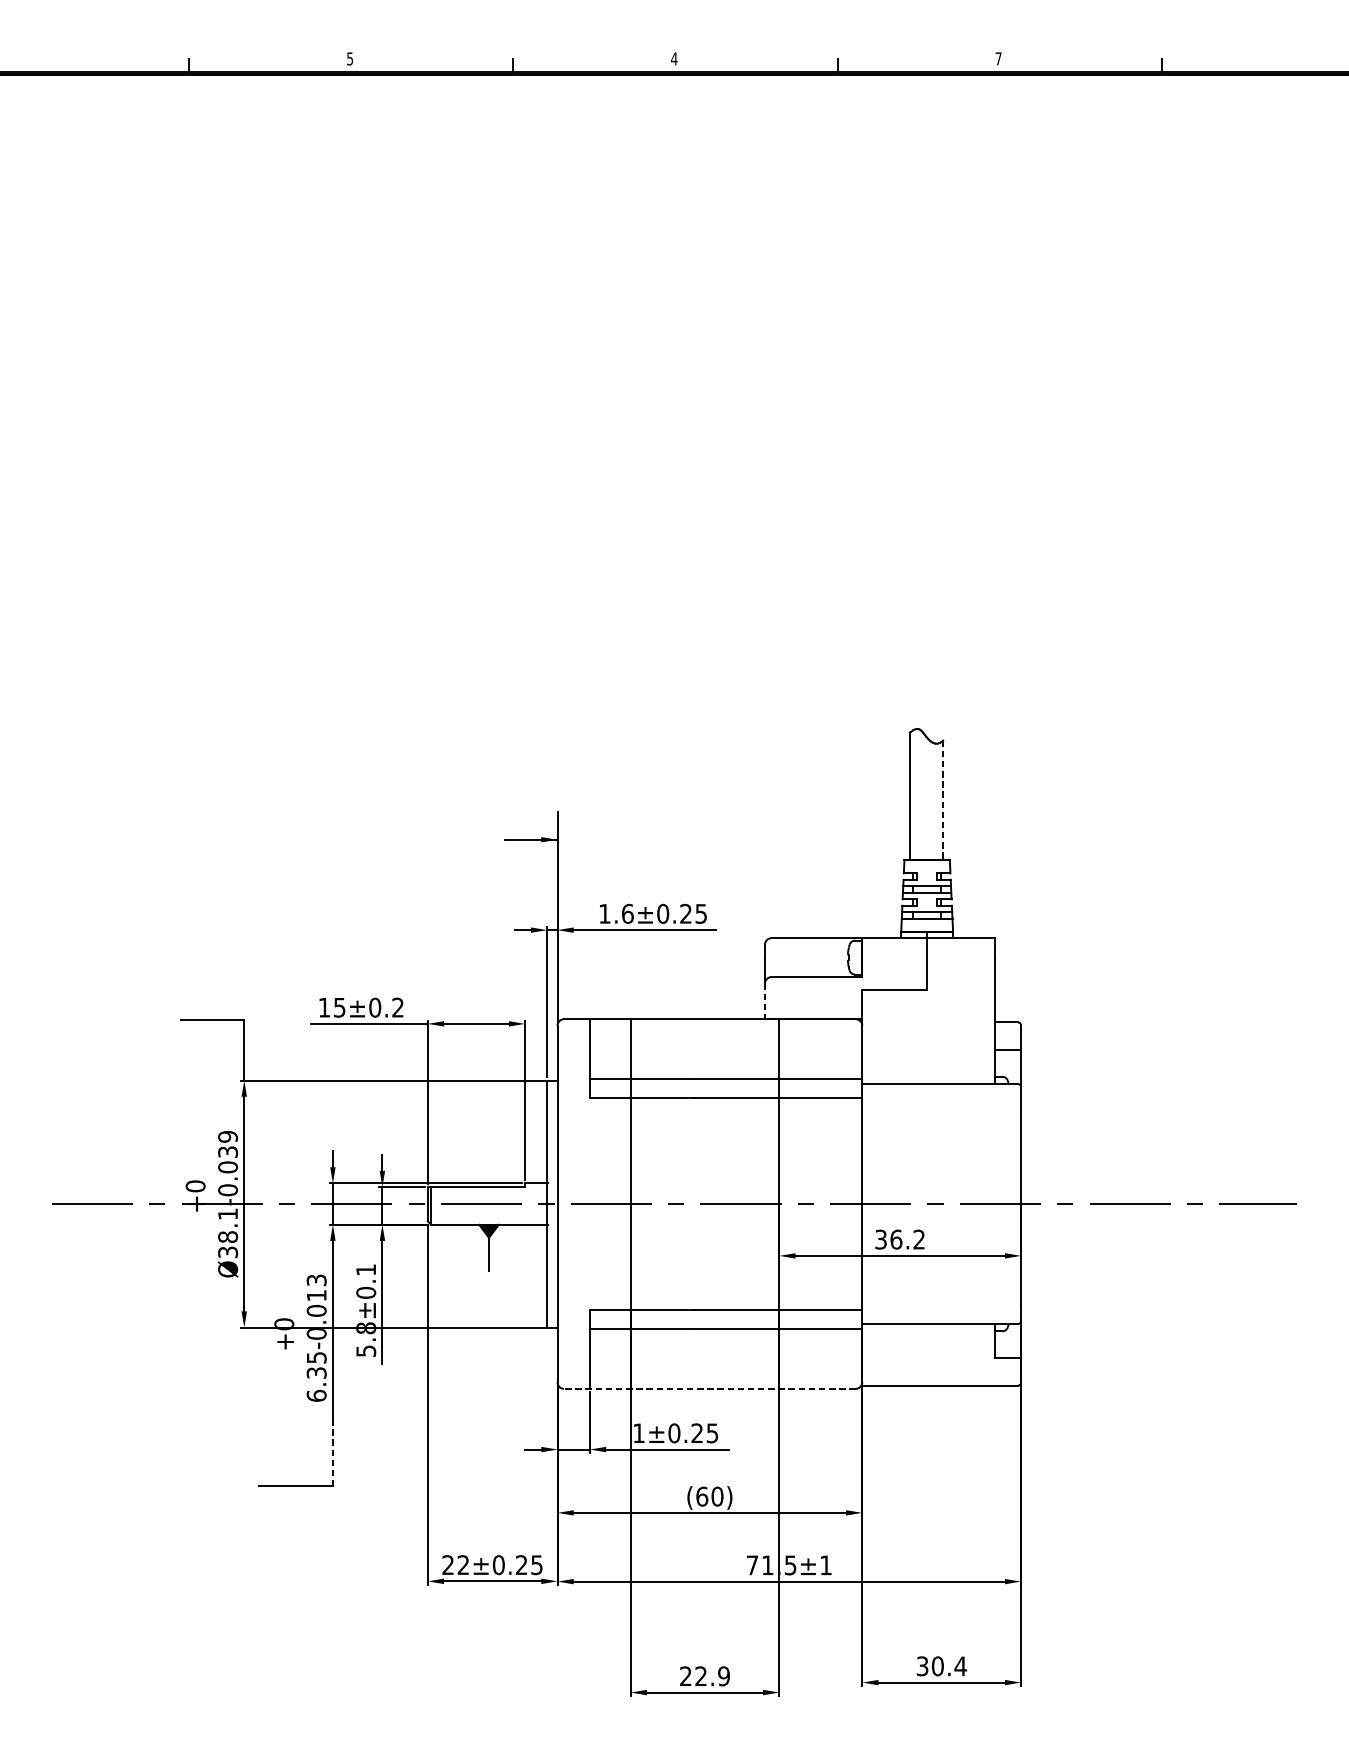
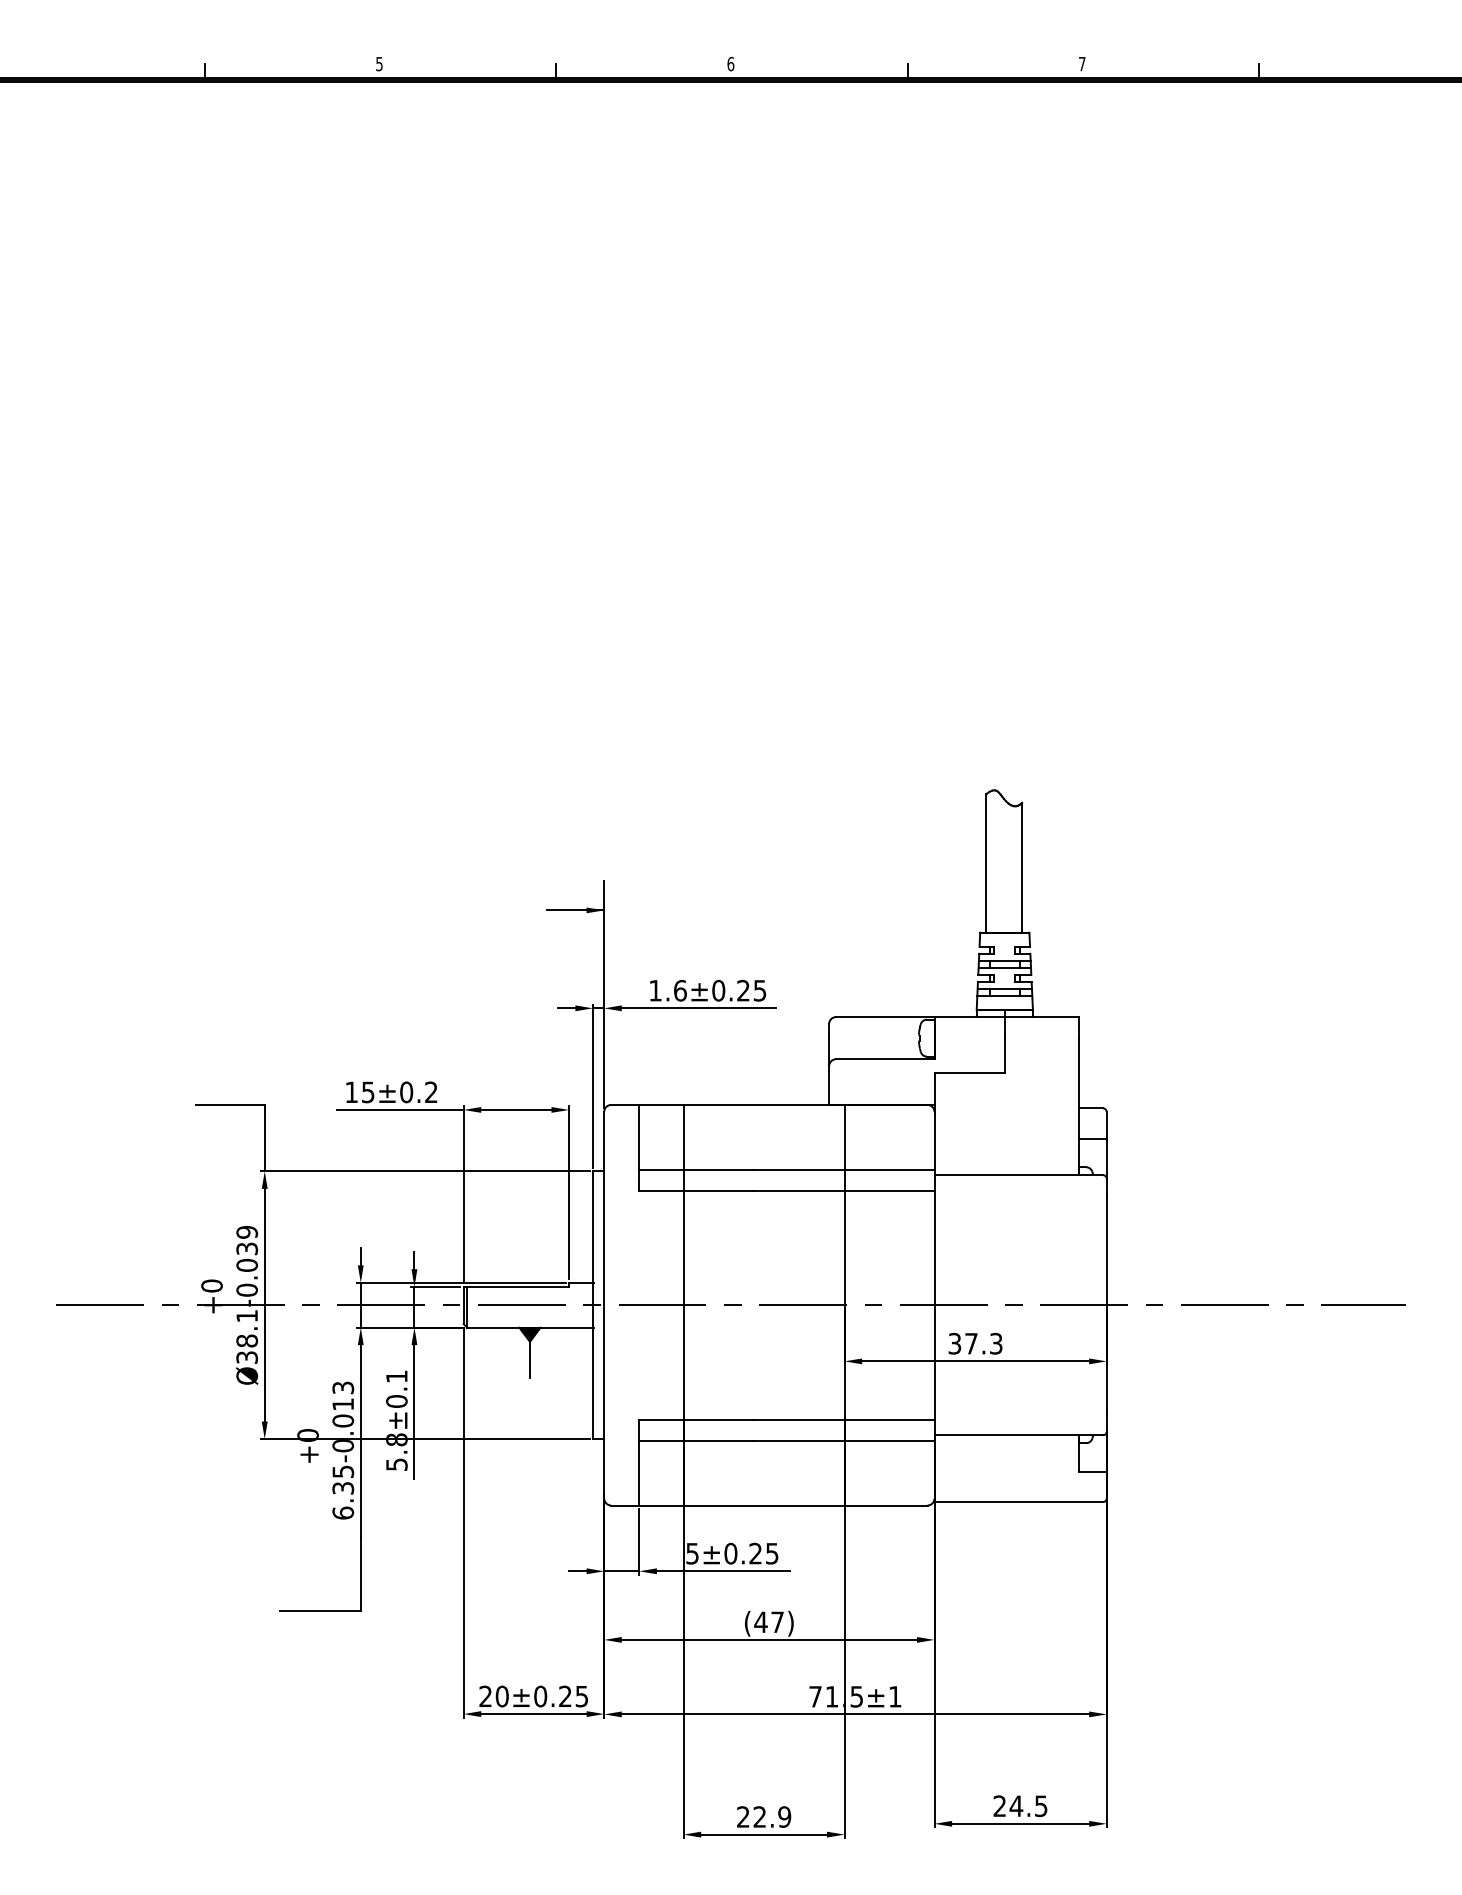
text: (674, 58) -> (730, 63), 4 -> 6
line: (943, 800) -> (1022, 867), dashed -> solid
line: (765, 1002) -> (829, 1086), dashed -> solid
text: (907, 1239) -> (983, 1343), 36.2 -> 37.3
line: (709, 1388) -> (768, 1505), dashed -> solid
text: (638, 1433) -> (692, 1553), 1±0.25 -> 5±0.25
line: (332, 1453) -> (360, 1575), dashed -> solid
text: (710, 1496) -> (769, 1622), (60) -> (47)
text: (462, 1565) -> (501, 1696), 22±0.25 -> 20±0.25
text: (941, 1666) -> (1020, 1806), 30.4 -> 24.5

